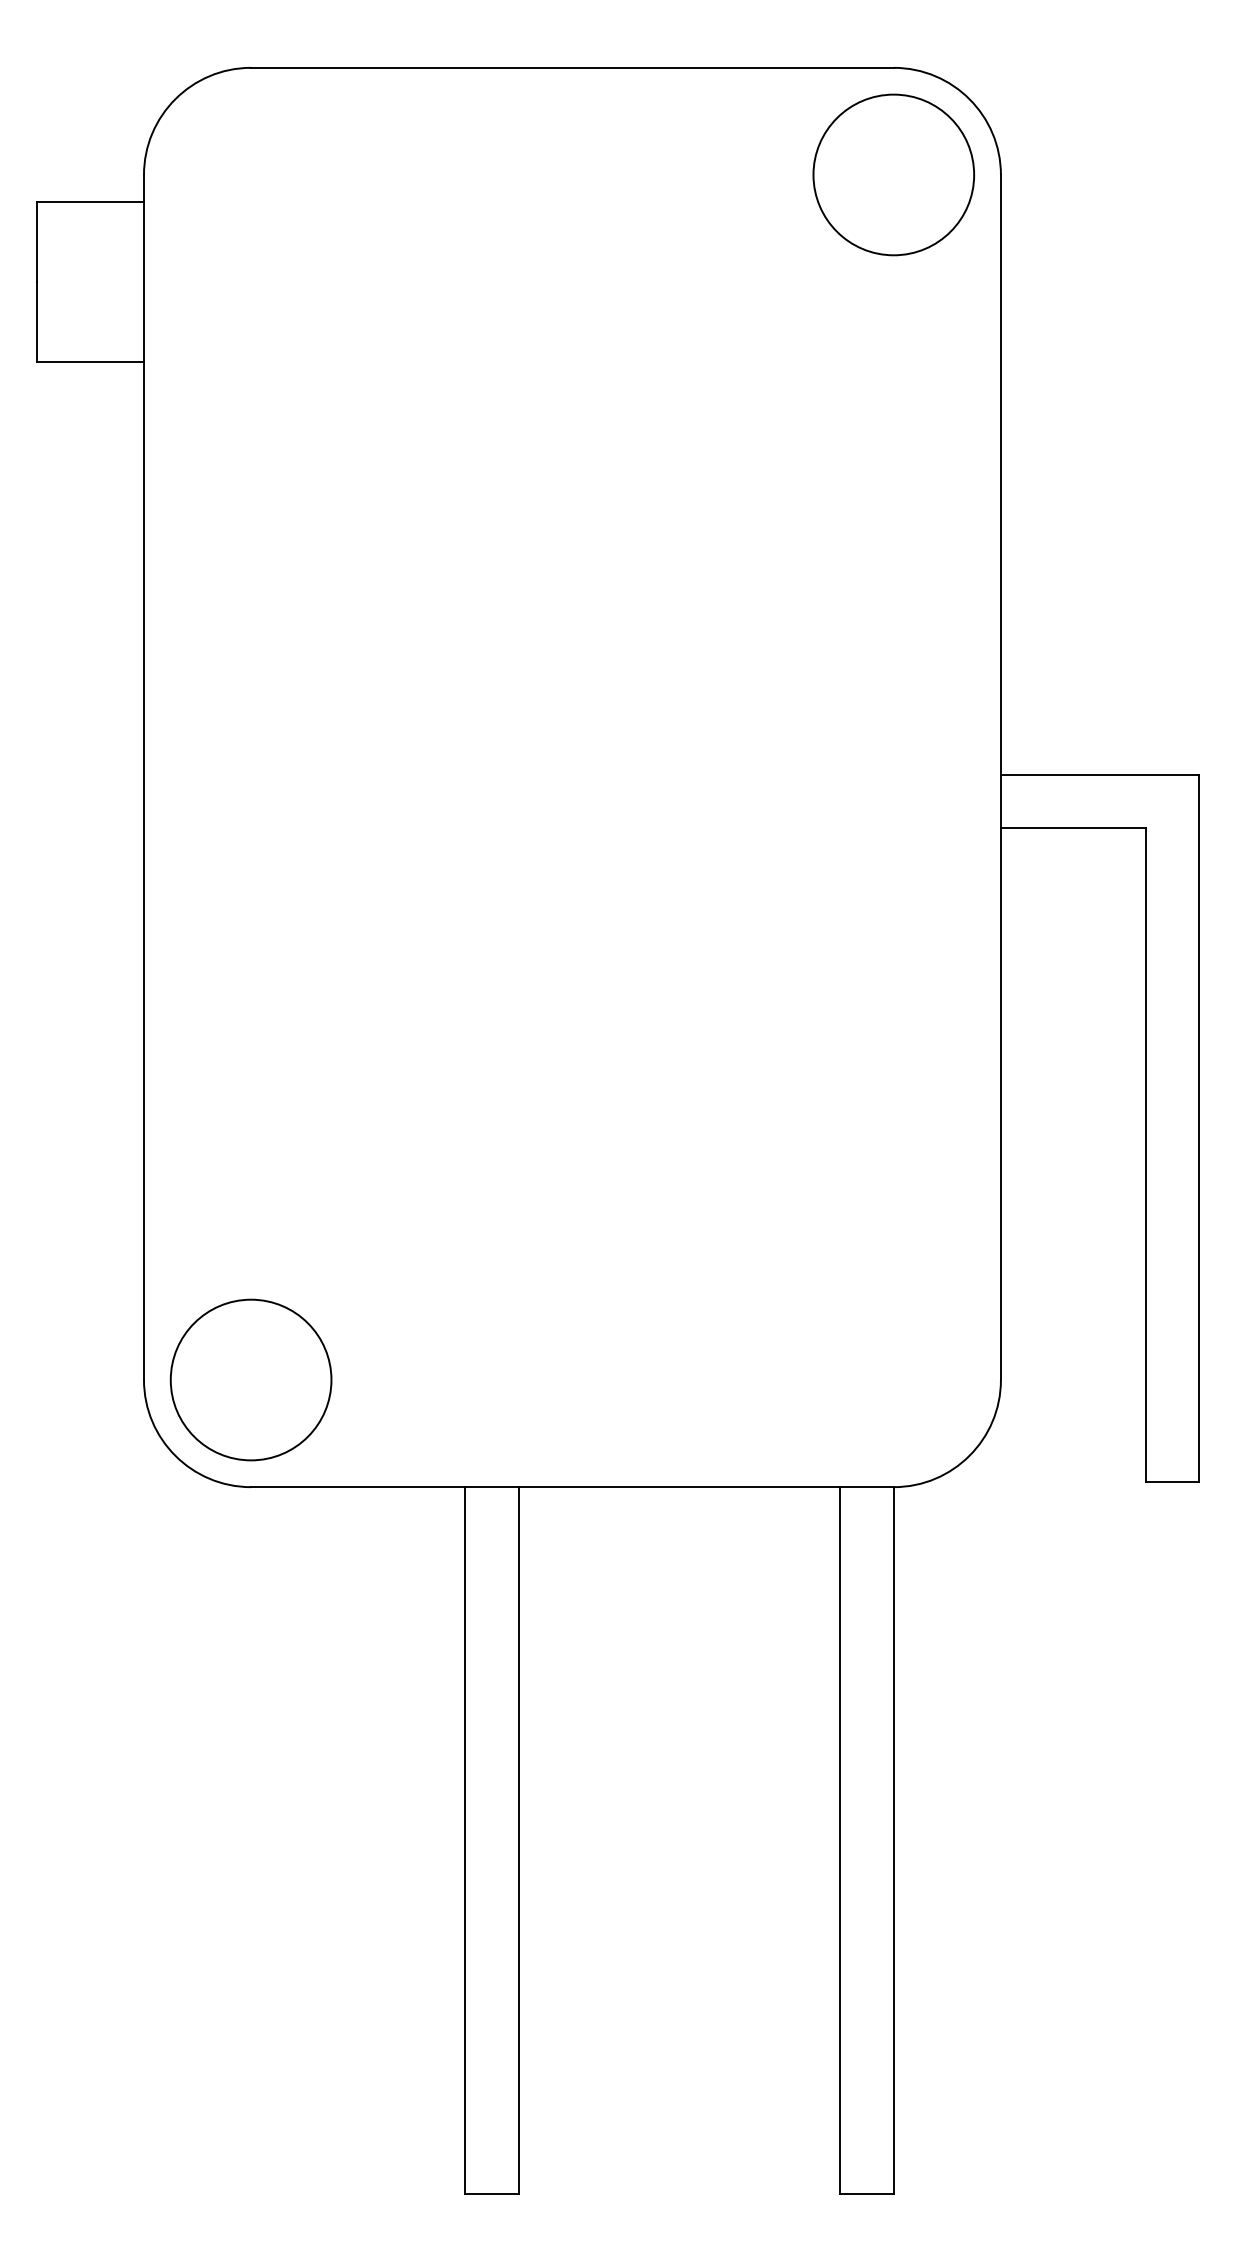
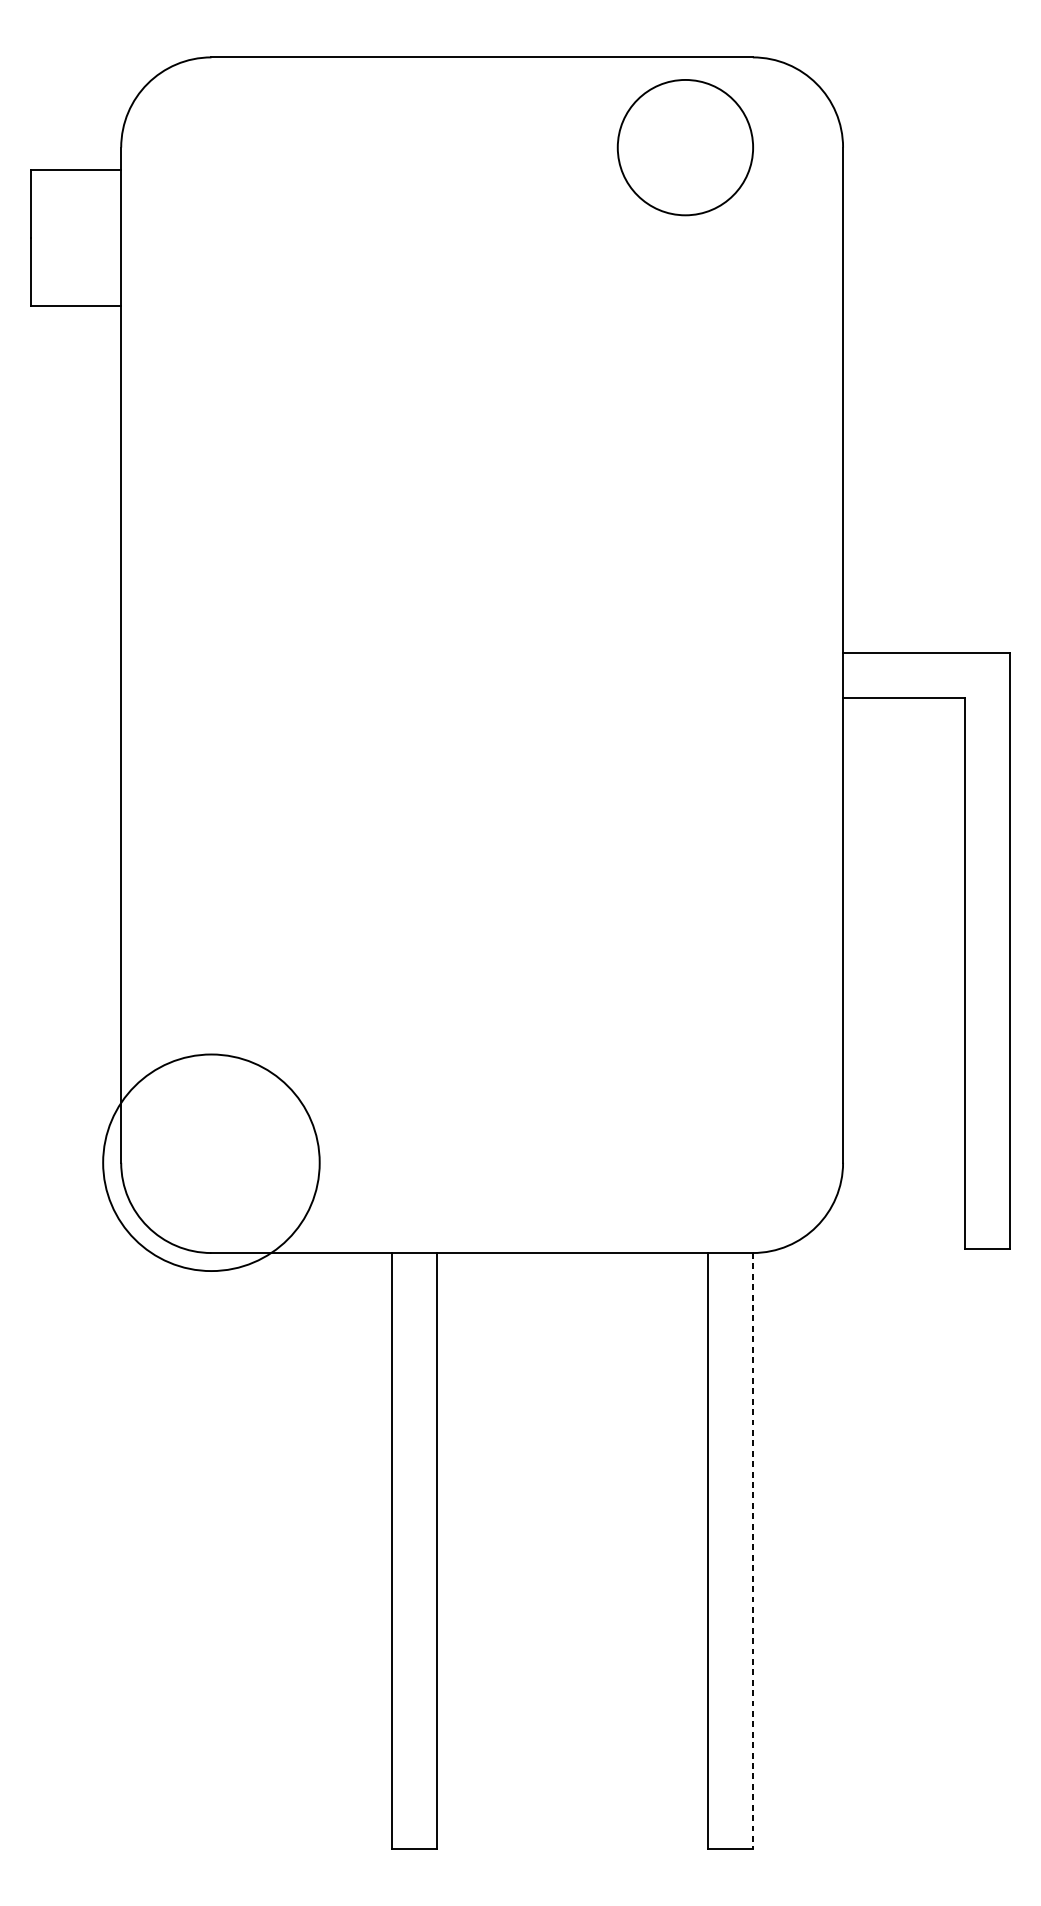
circle: (893, 174) -> (685, 147), moved
circle: (250, 1379) -> (210, 1162), size x1.6
line: (893, 1841) -> (752, 1551), solid -> dashed

